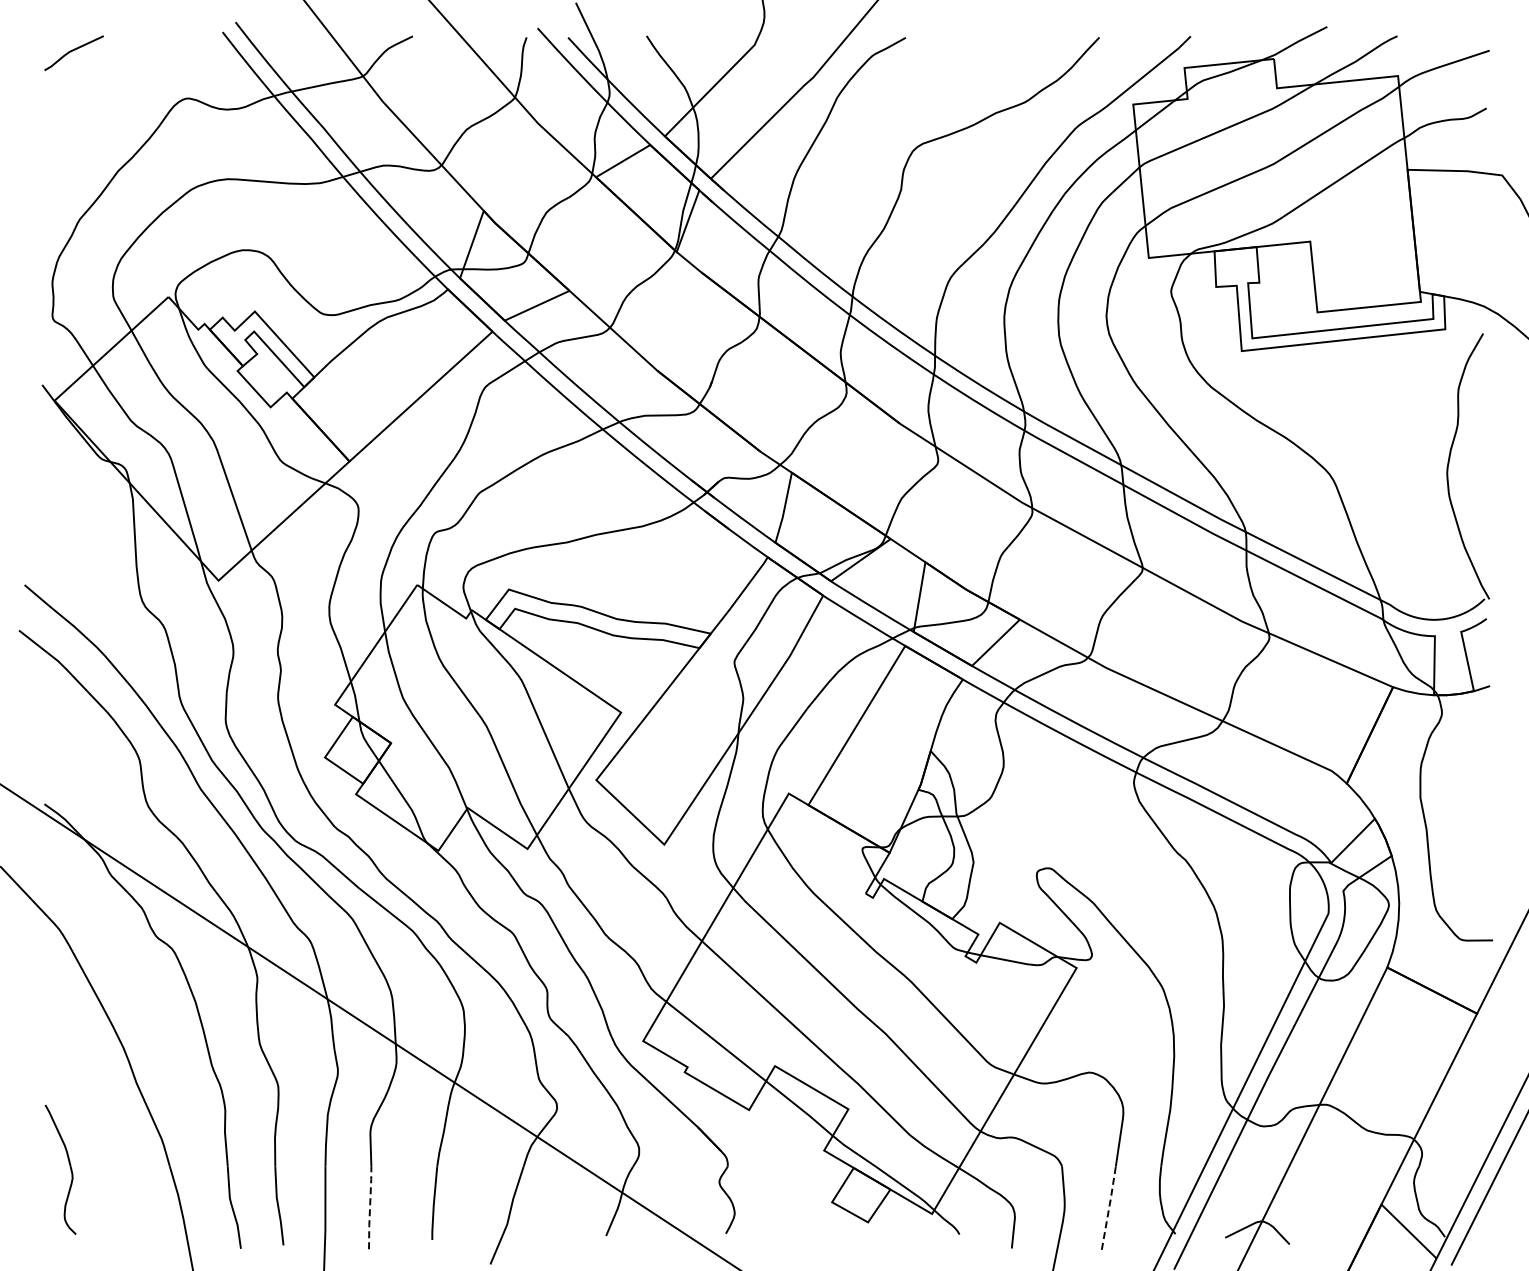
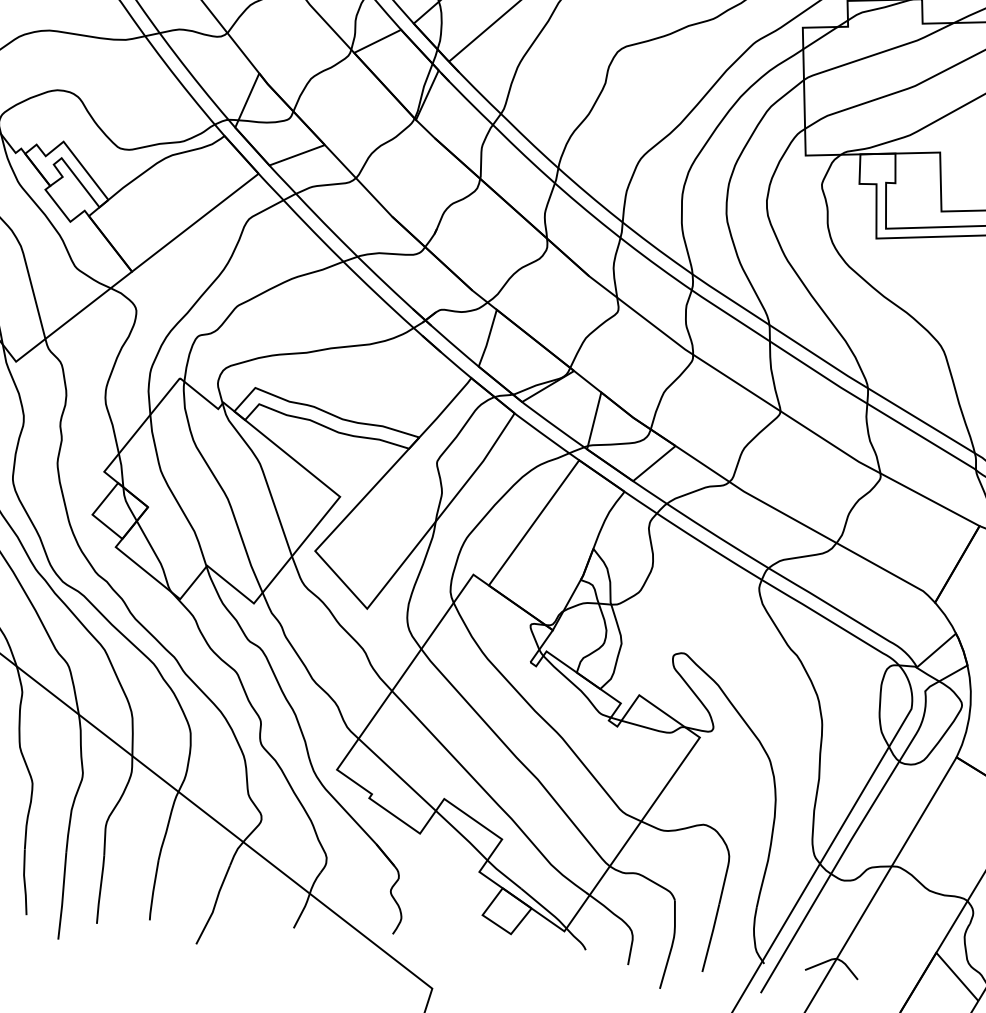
line: (370, 1207) -> (100, 889), dashed -> solid
line: (1109, 1207) -> (711, 937), dashed -> solid

